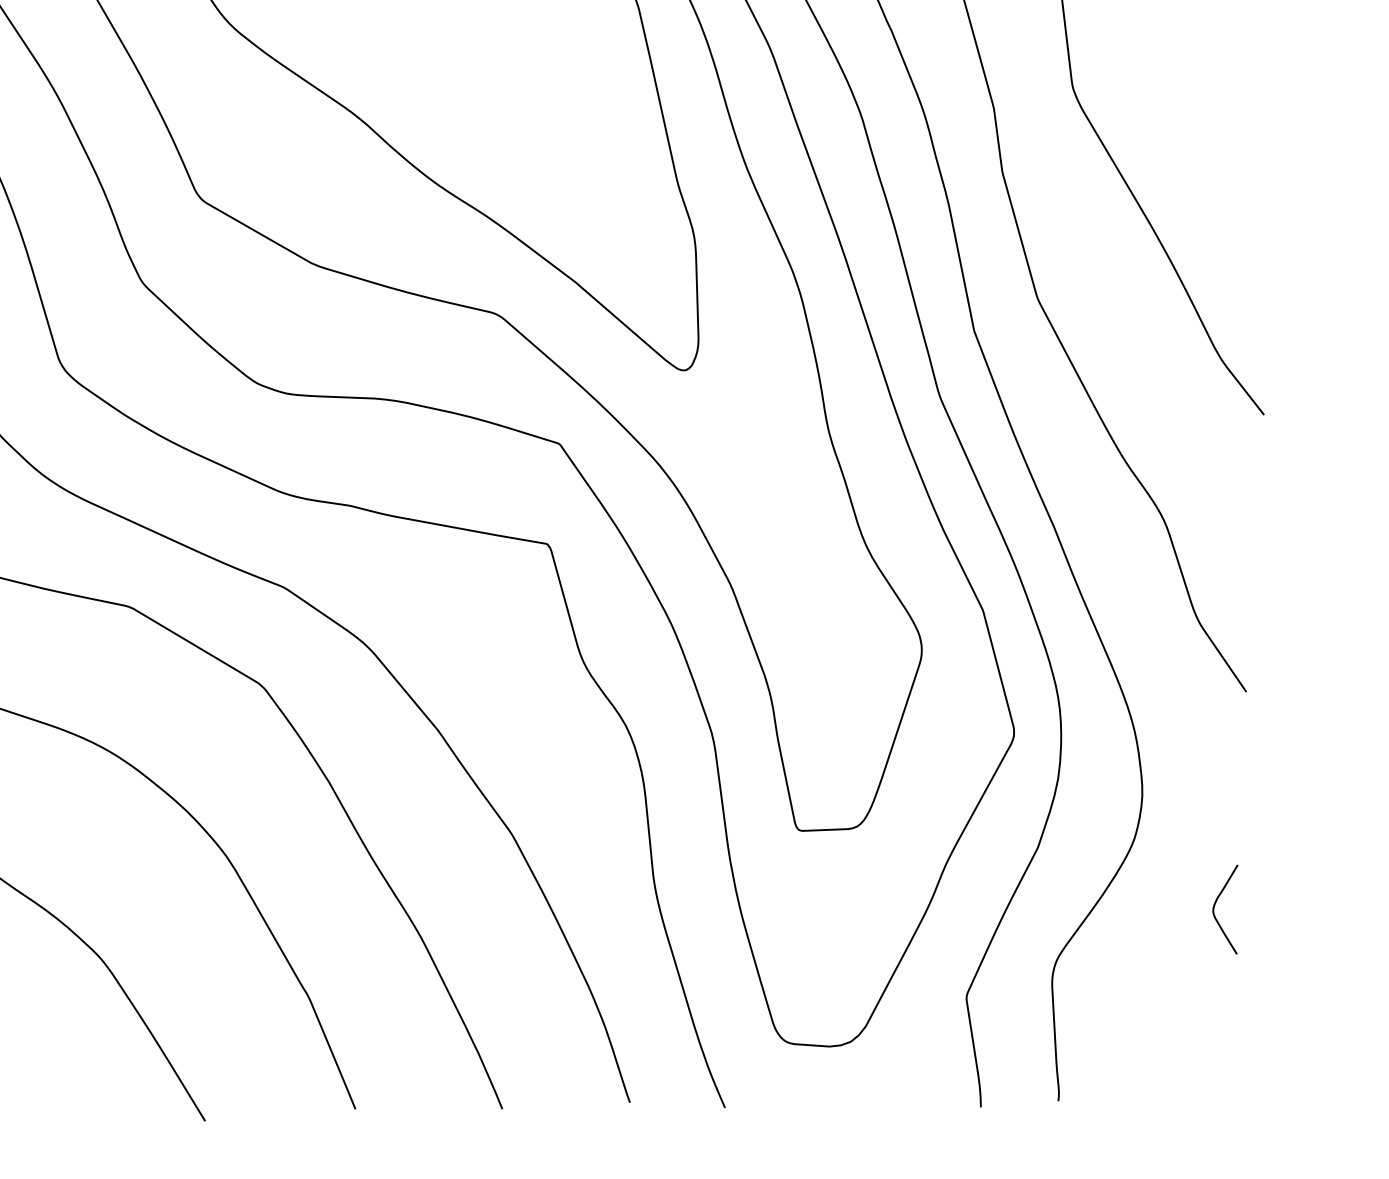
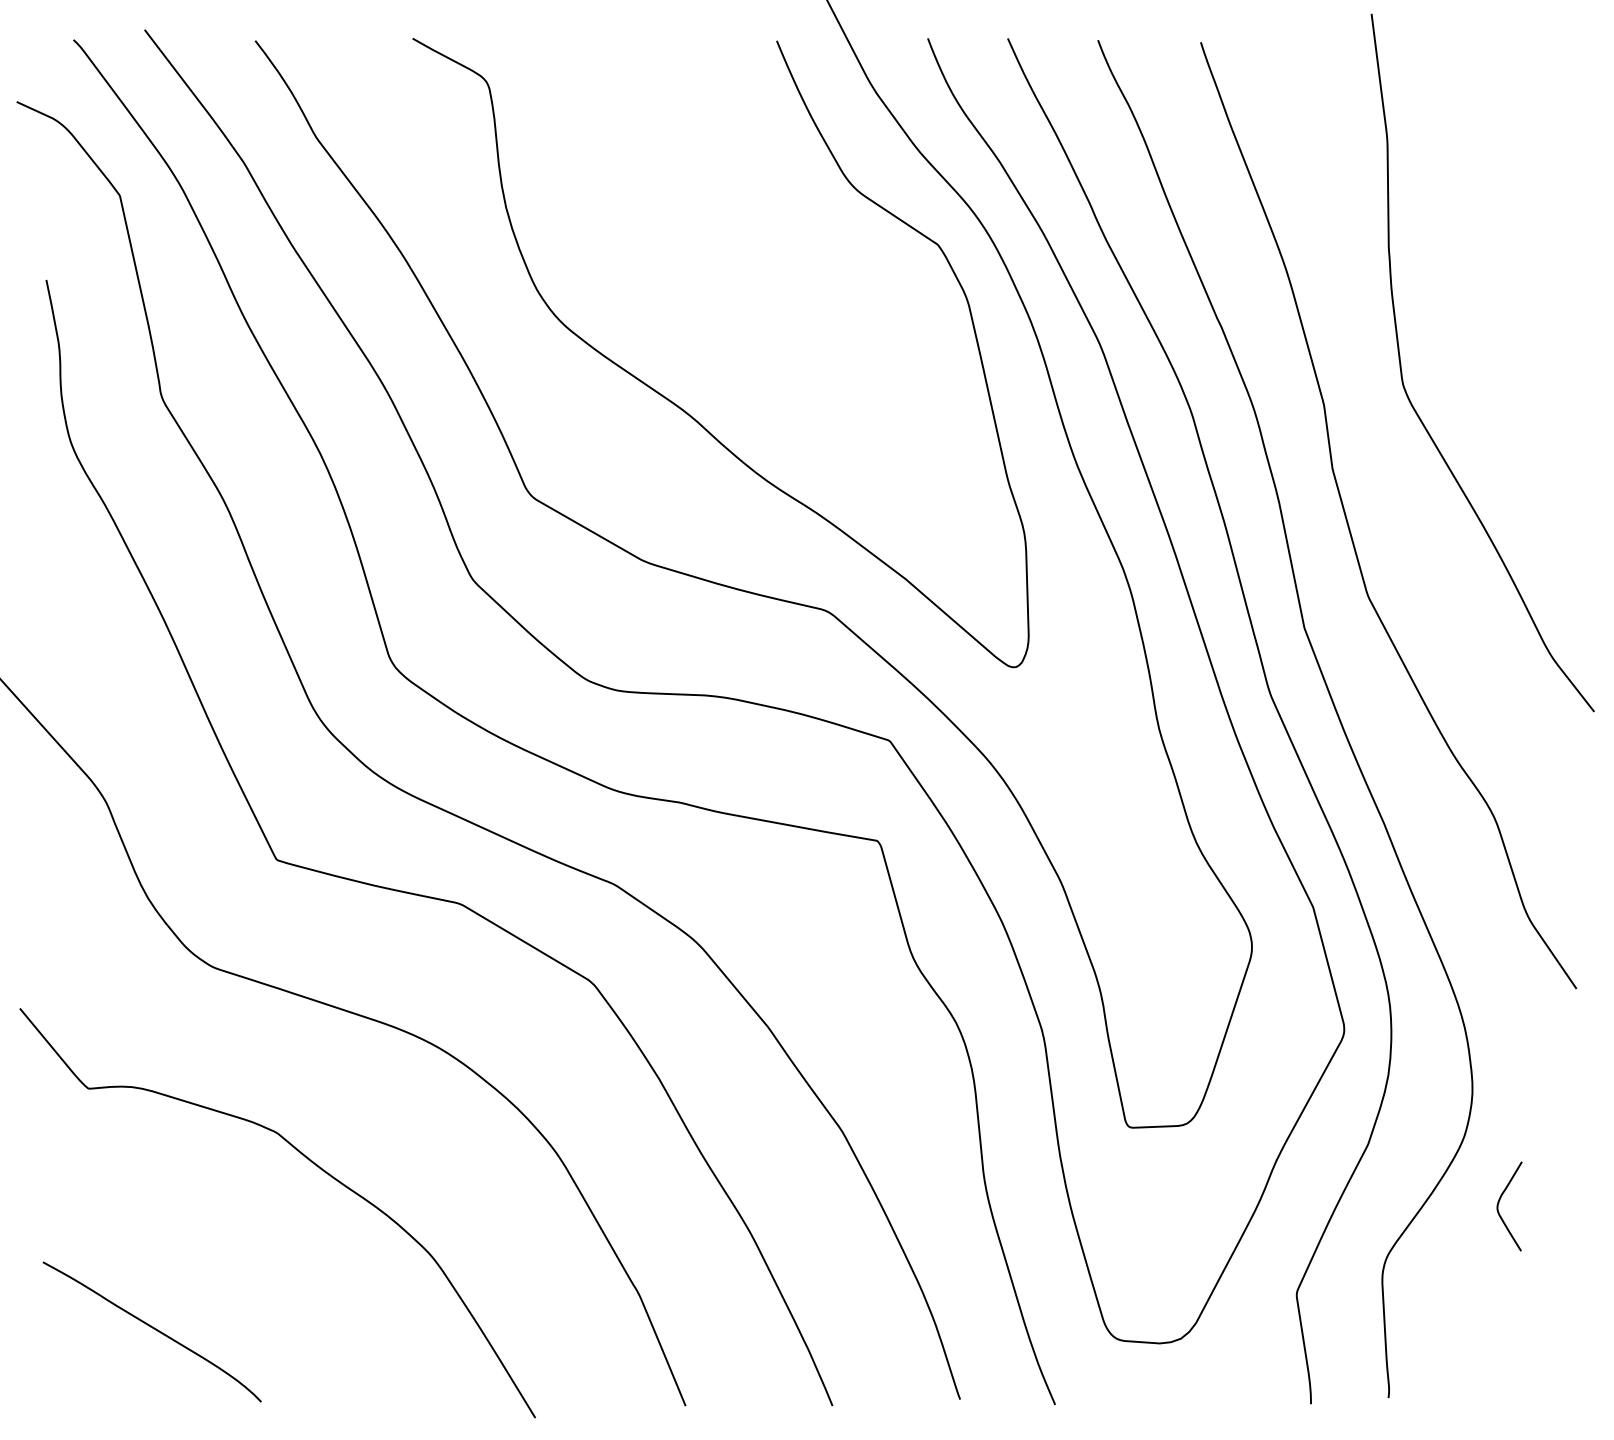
curve: (1215, 906) -> (1499, 1203), moved

